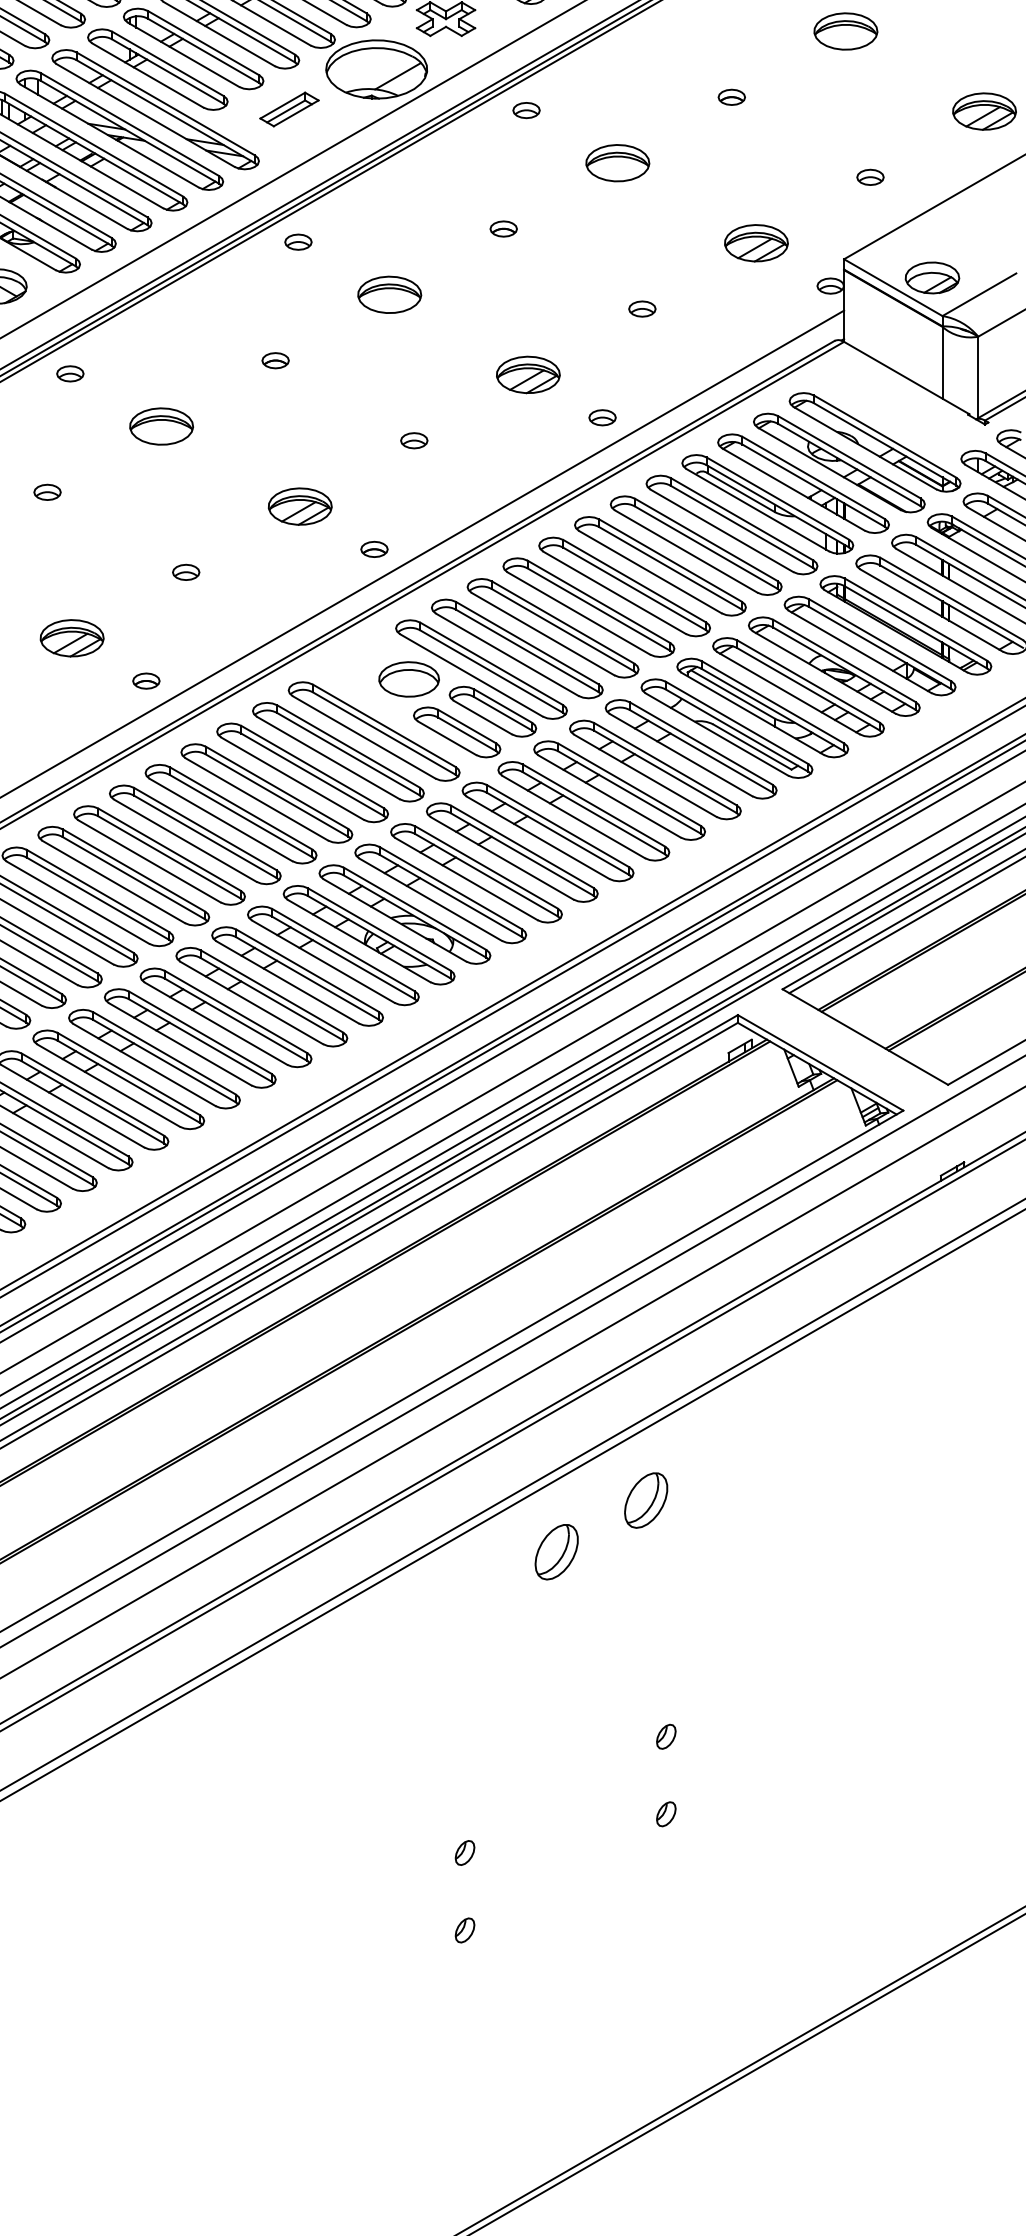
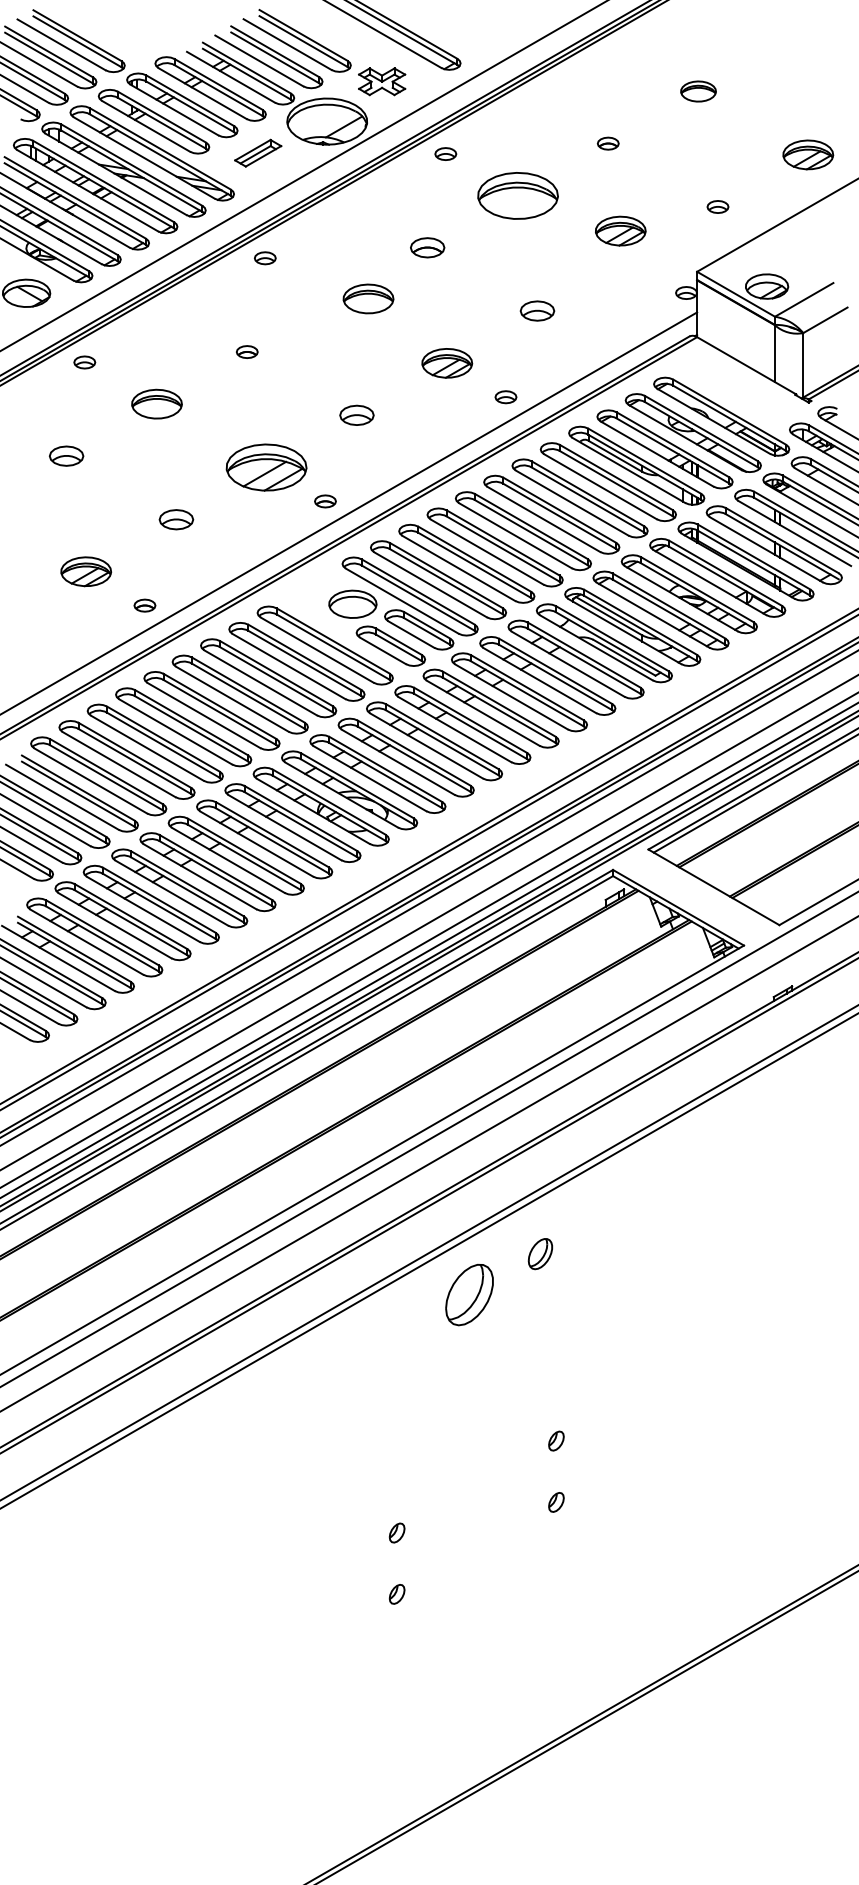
part: (845, 31) -> (698, 91), size x0.7
part: (617, 162) -> (517, 195), size x1.6
part: (503, 228) -> (427, 247), size x1.6
part: (756, 242) -> (620, 230), moved
part: (389, 294) -> (368, 298), moved
part: (642, 309) -> (537, 311), size x1.6
part: (413, 440) -> (356, 415), size x1.6
part: (47, 492) -> (66, 456), size x1.6
part: (299, 506) -> (266, 467), size x1.6
part: (186, 572) -> (176, 519), size x1.6
part: (646, 1499) -> (540, 1253), size x0.7
part: (556, 1551) -> (469, 1294), size x1.4

